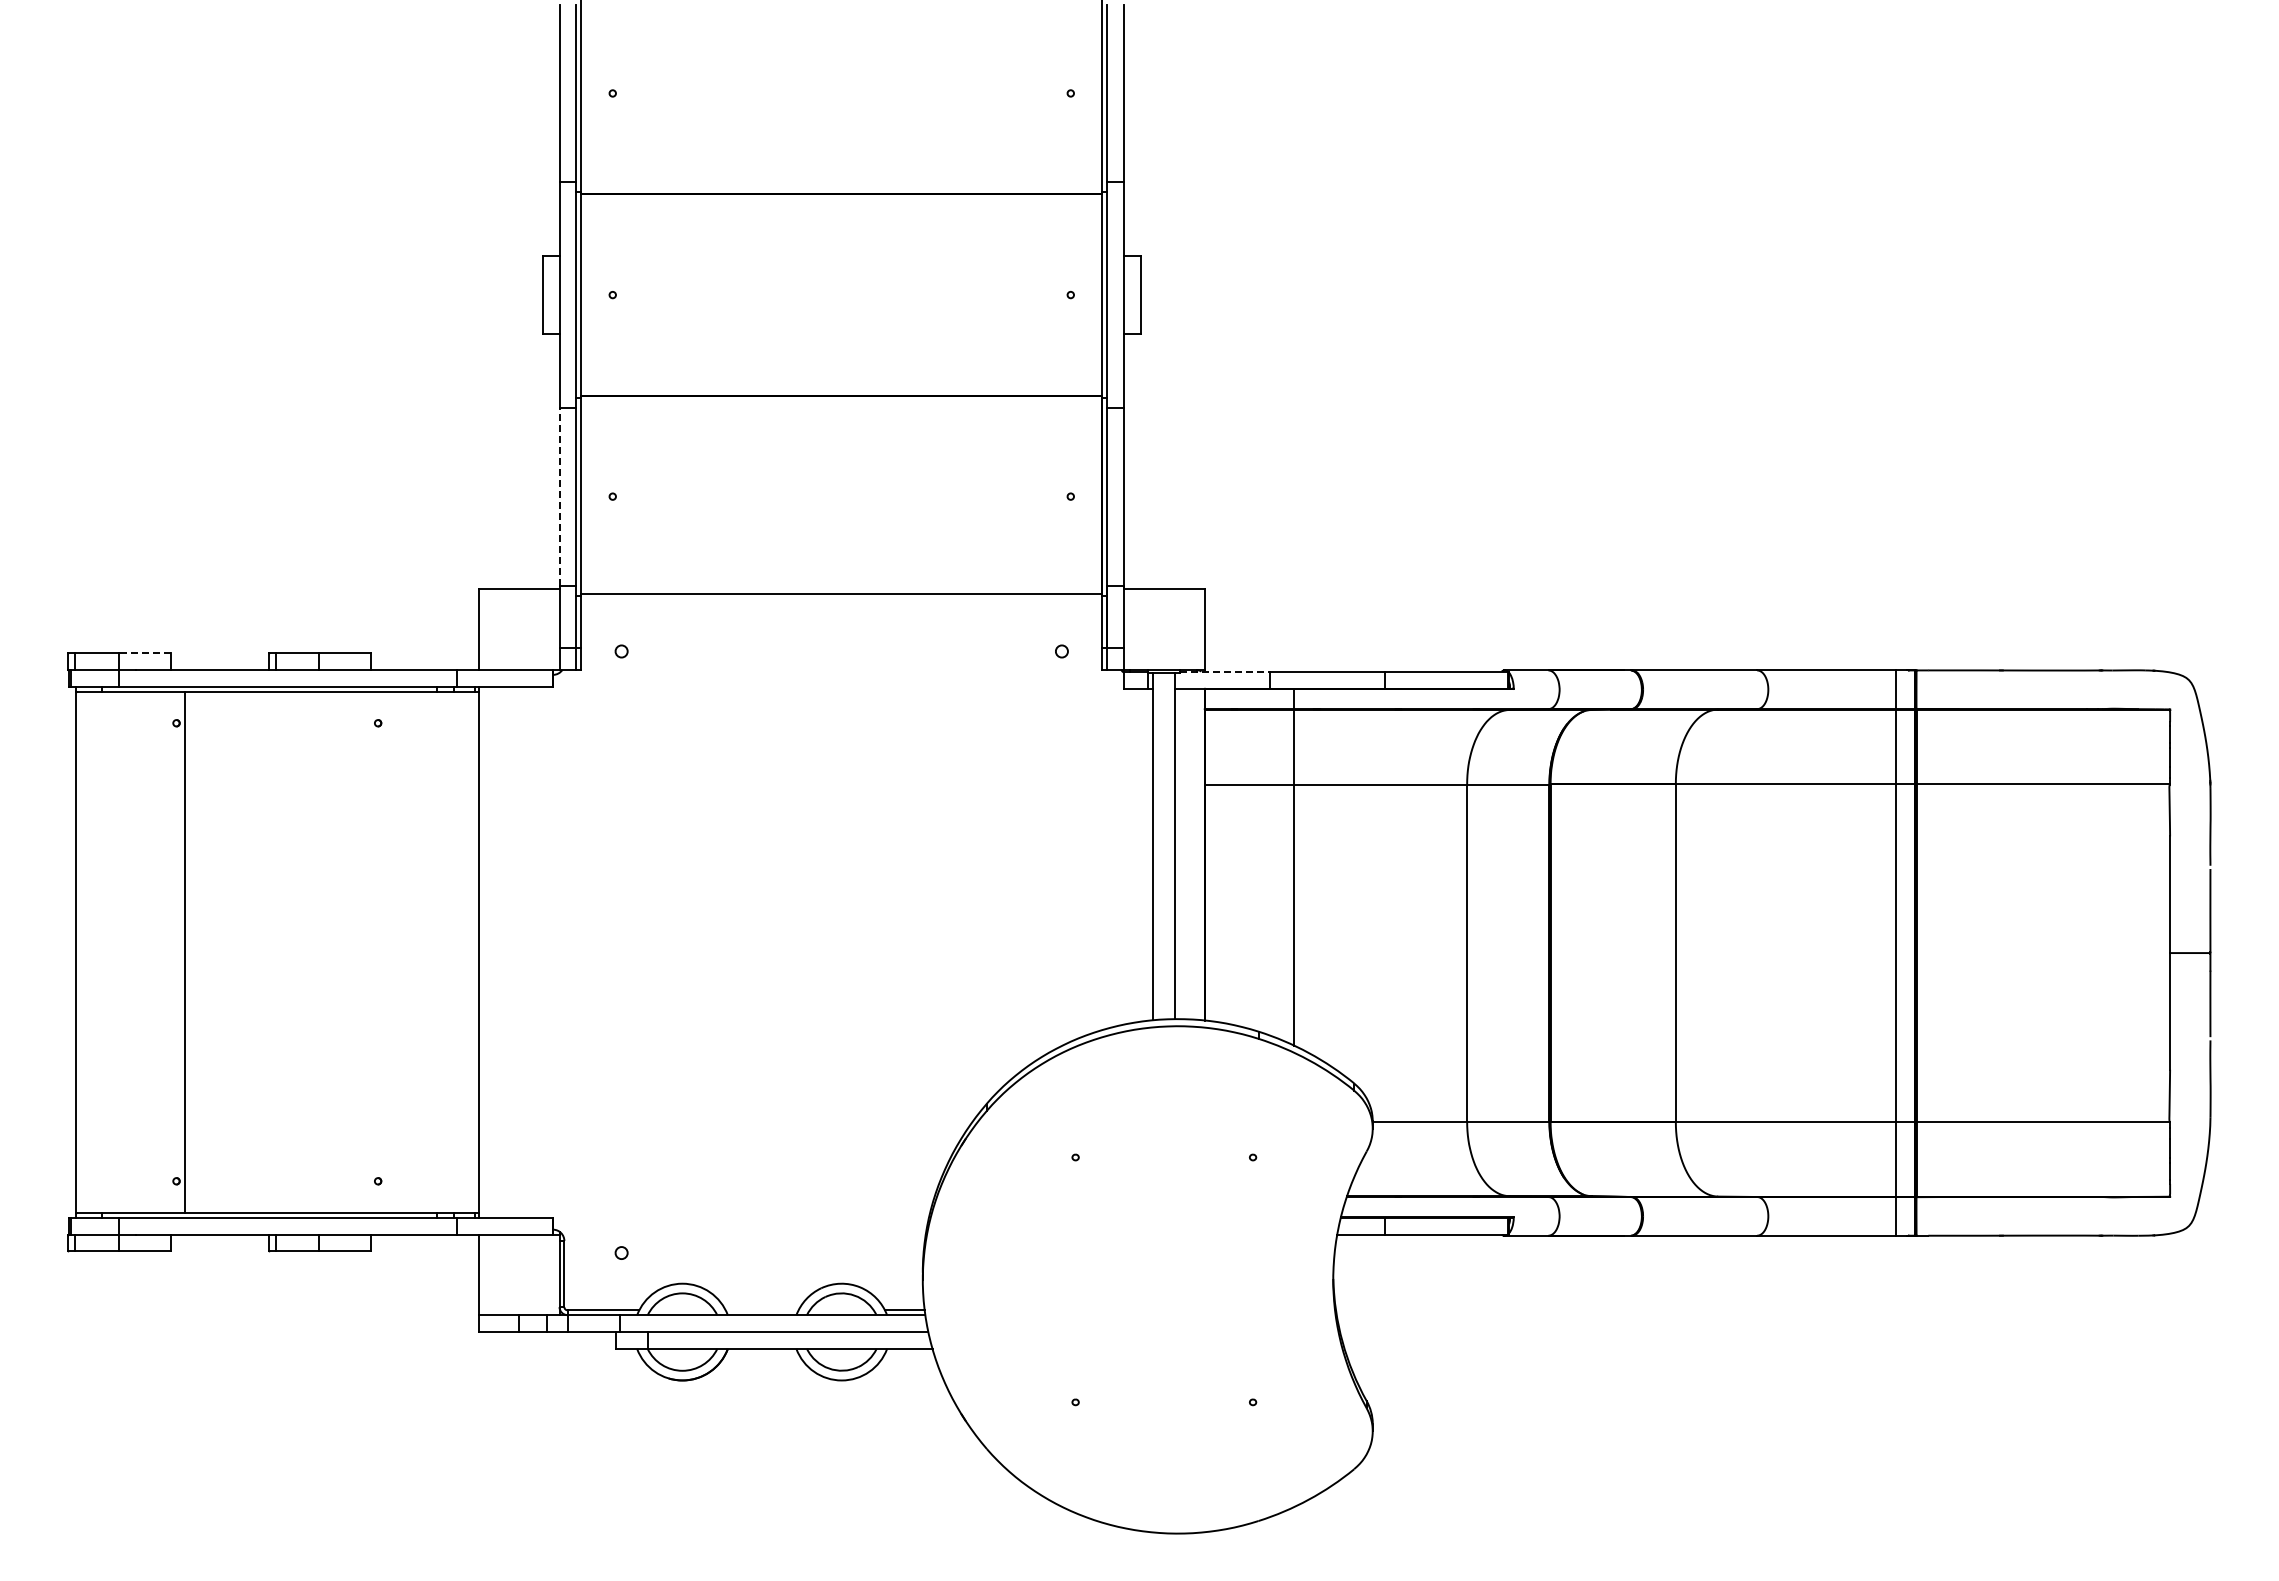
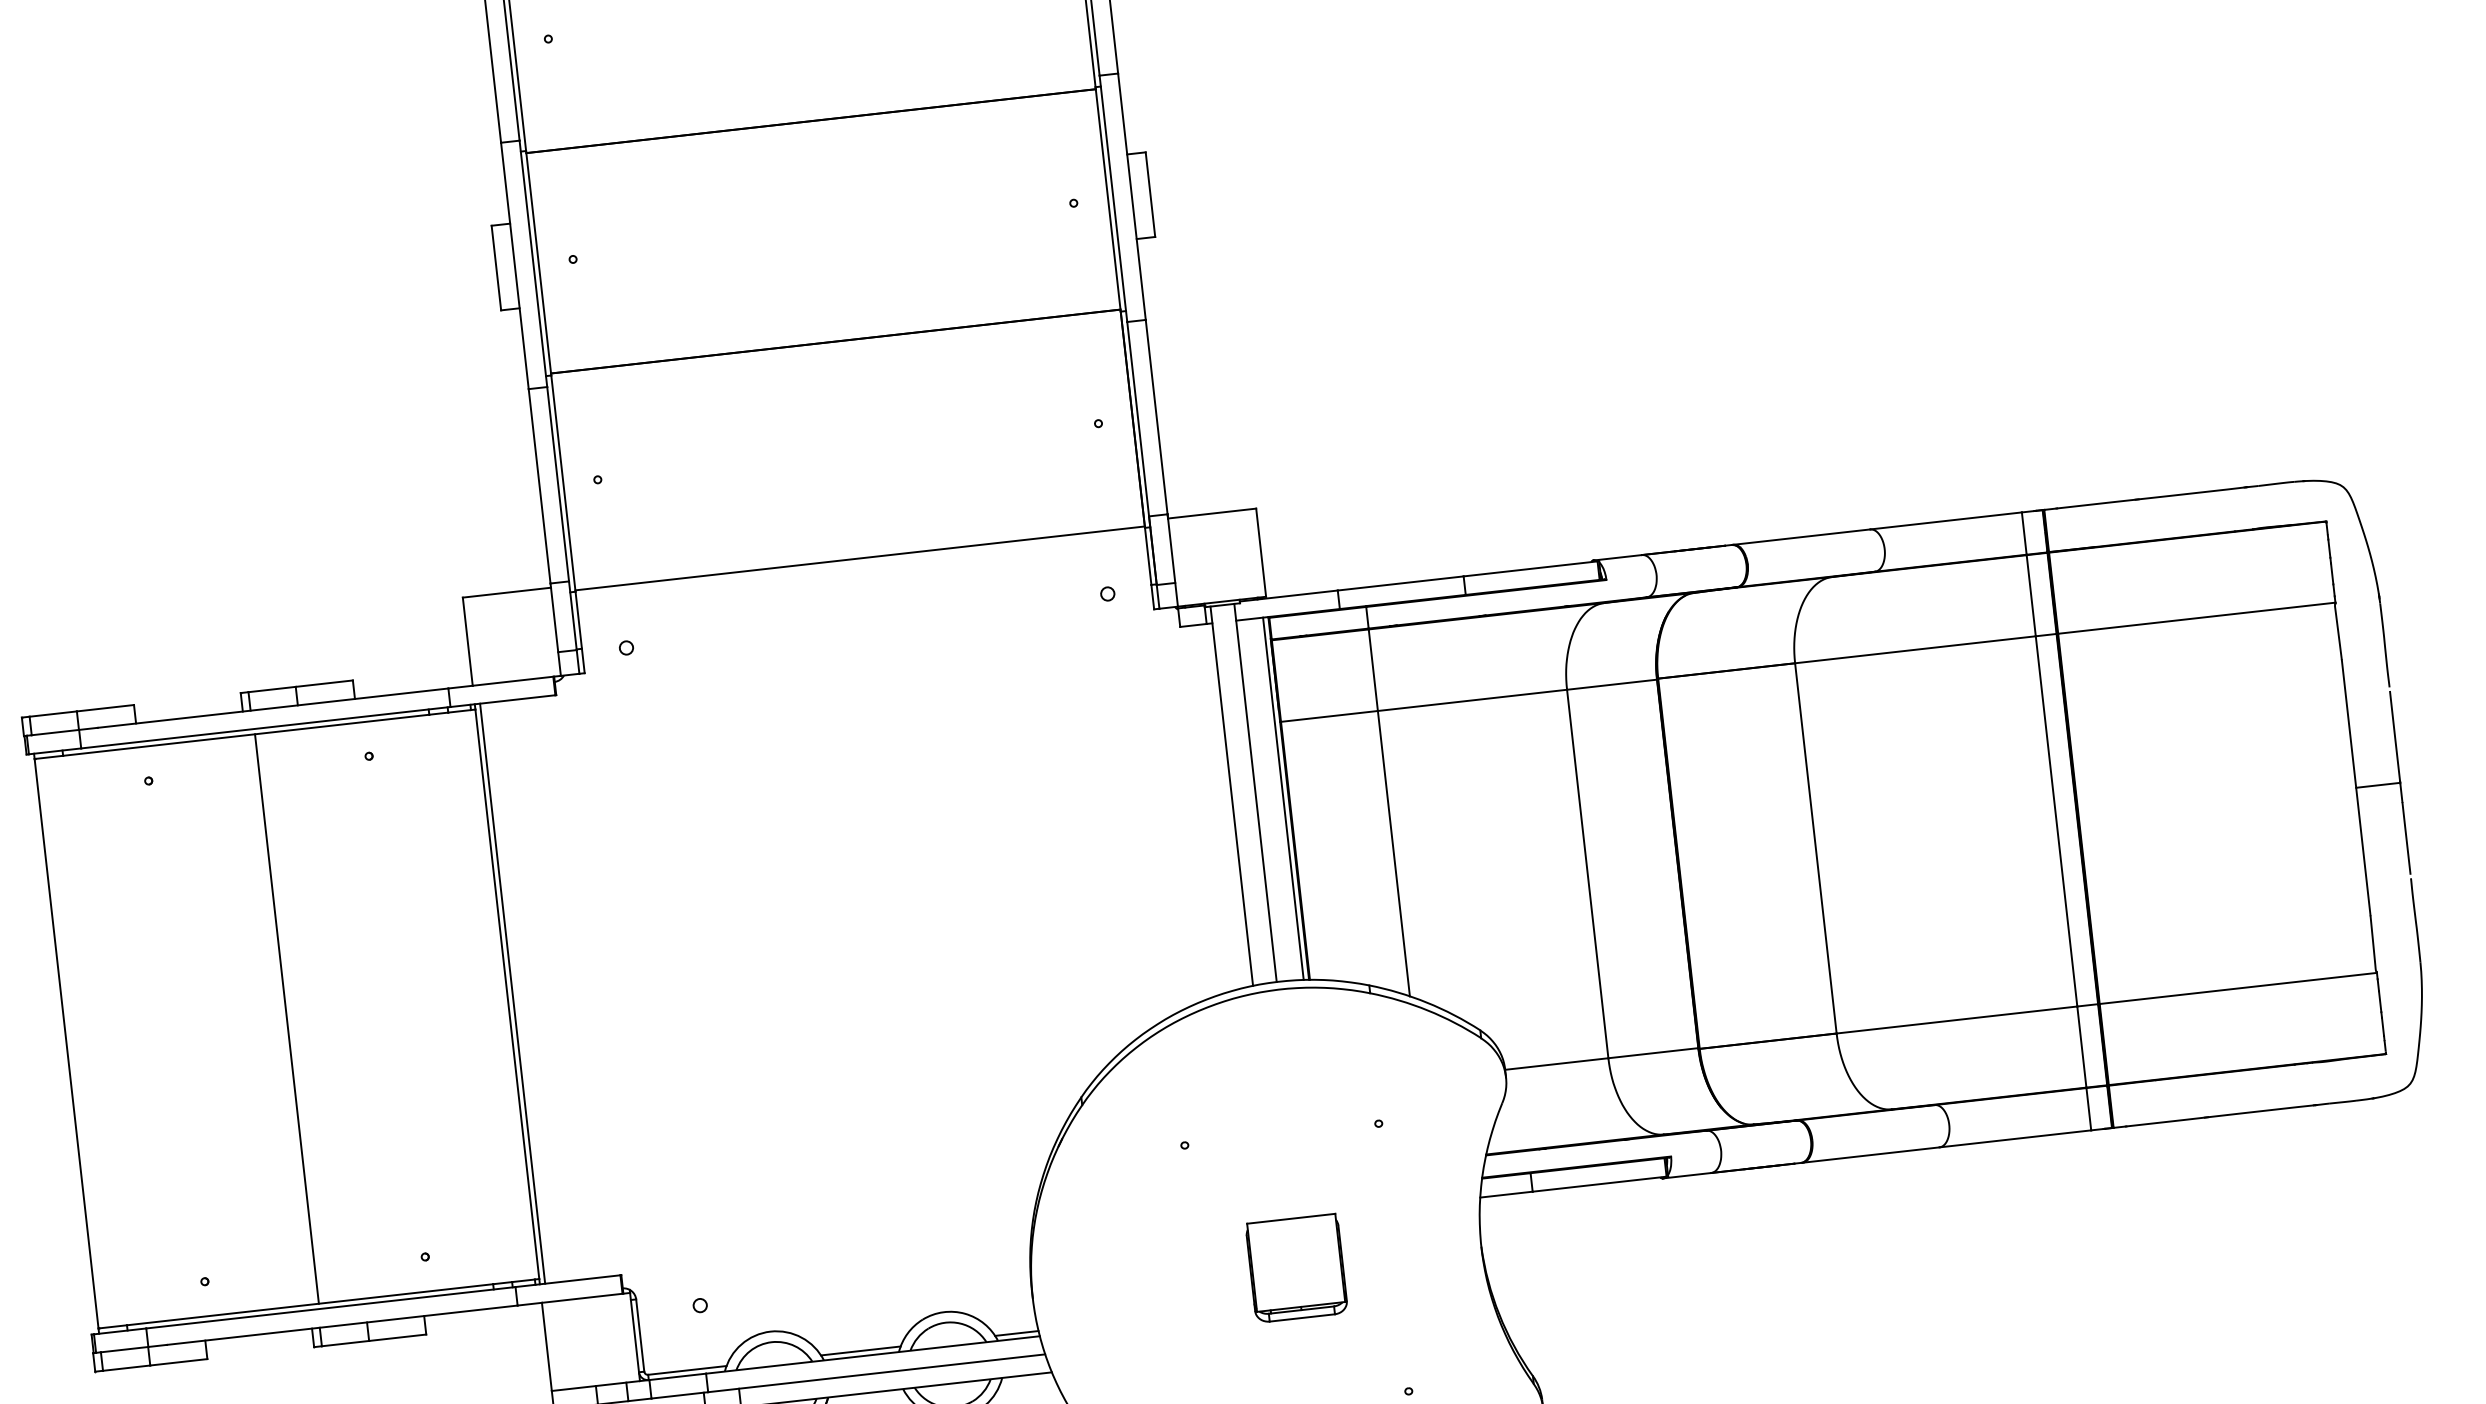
line: (559, 496) -> (539, 486), dashed -> solid
line: (144, 653) -> (105, 708), dashed -> solid
line: (1225, 671) -> (1289, 595), dashed -> solid
line: (1199, 854) -> (1283, 799), added
line: (185, 951) -> (287, 1018), moved
line: (483, 951) -> (512, 992), added
part: (1164, 1280) -> (1297, 1269), added
line: (761, 1310) -> (860, 1351), added

